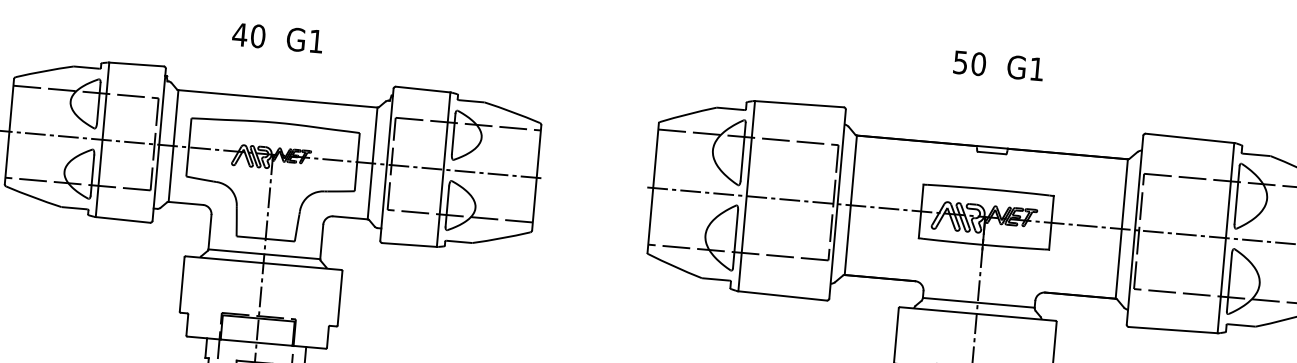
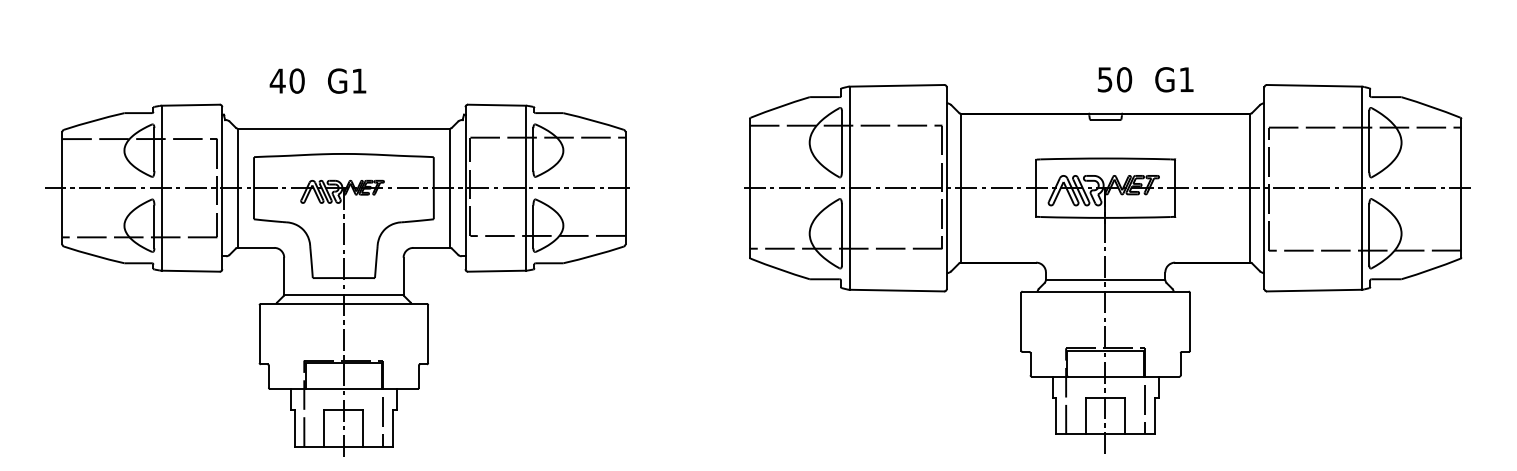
text: (277, 37) -> (317, 80), moved
text: (998, 65) -> (1145, 79), moved

